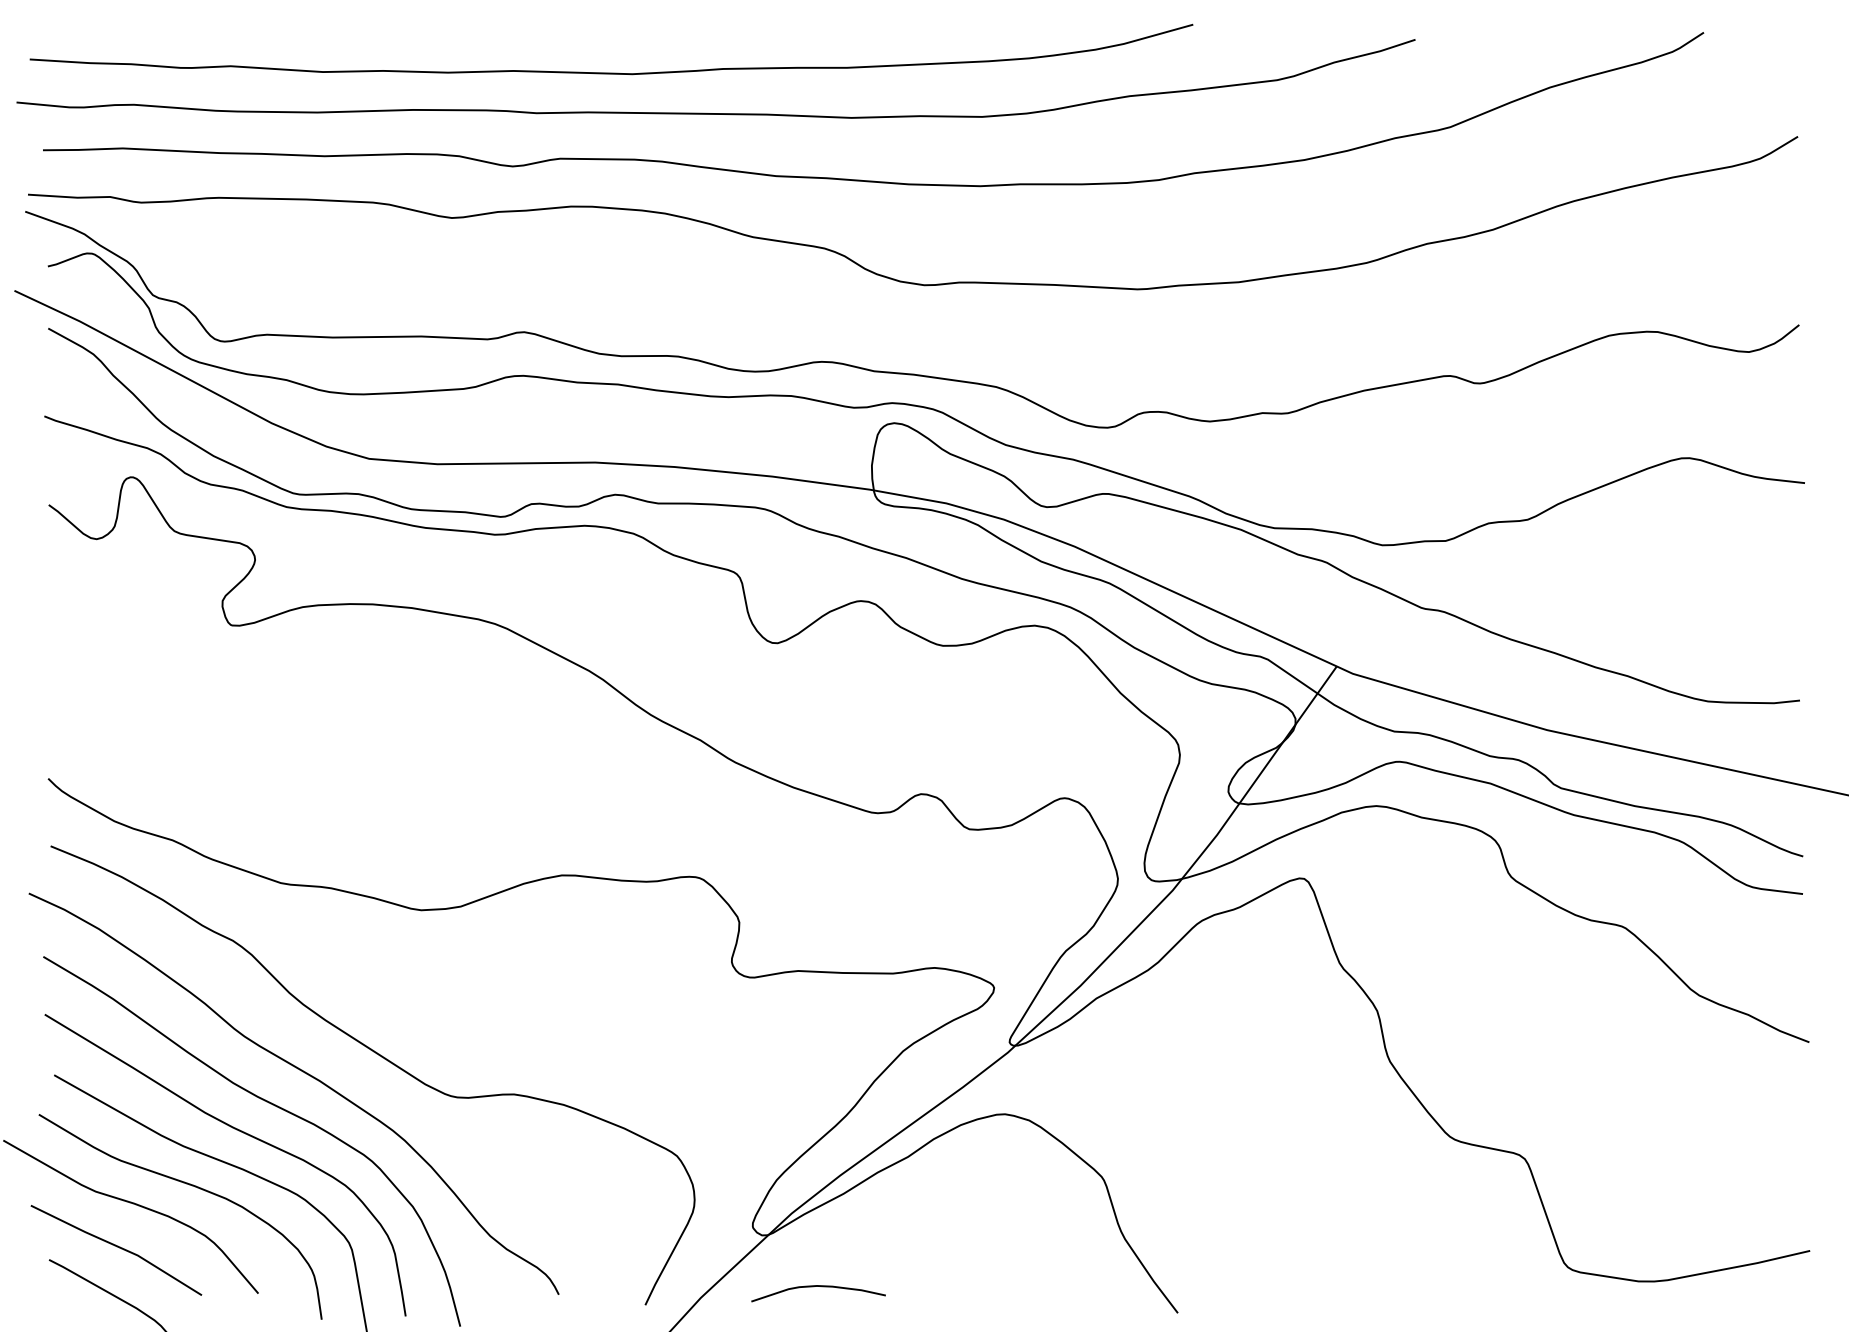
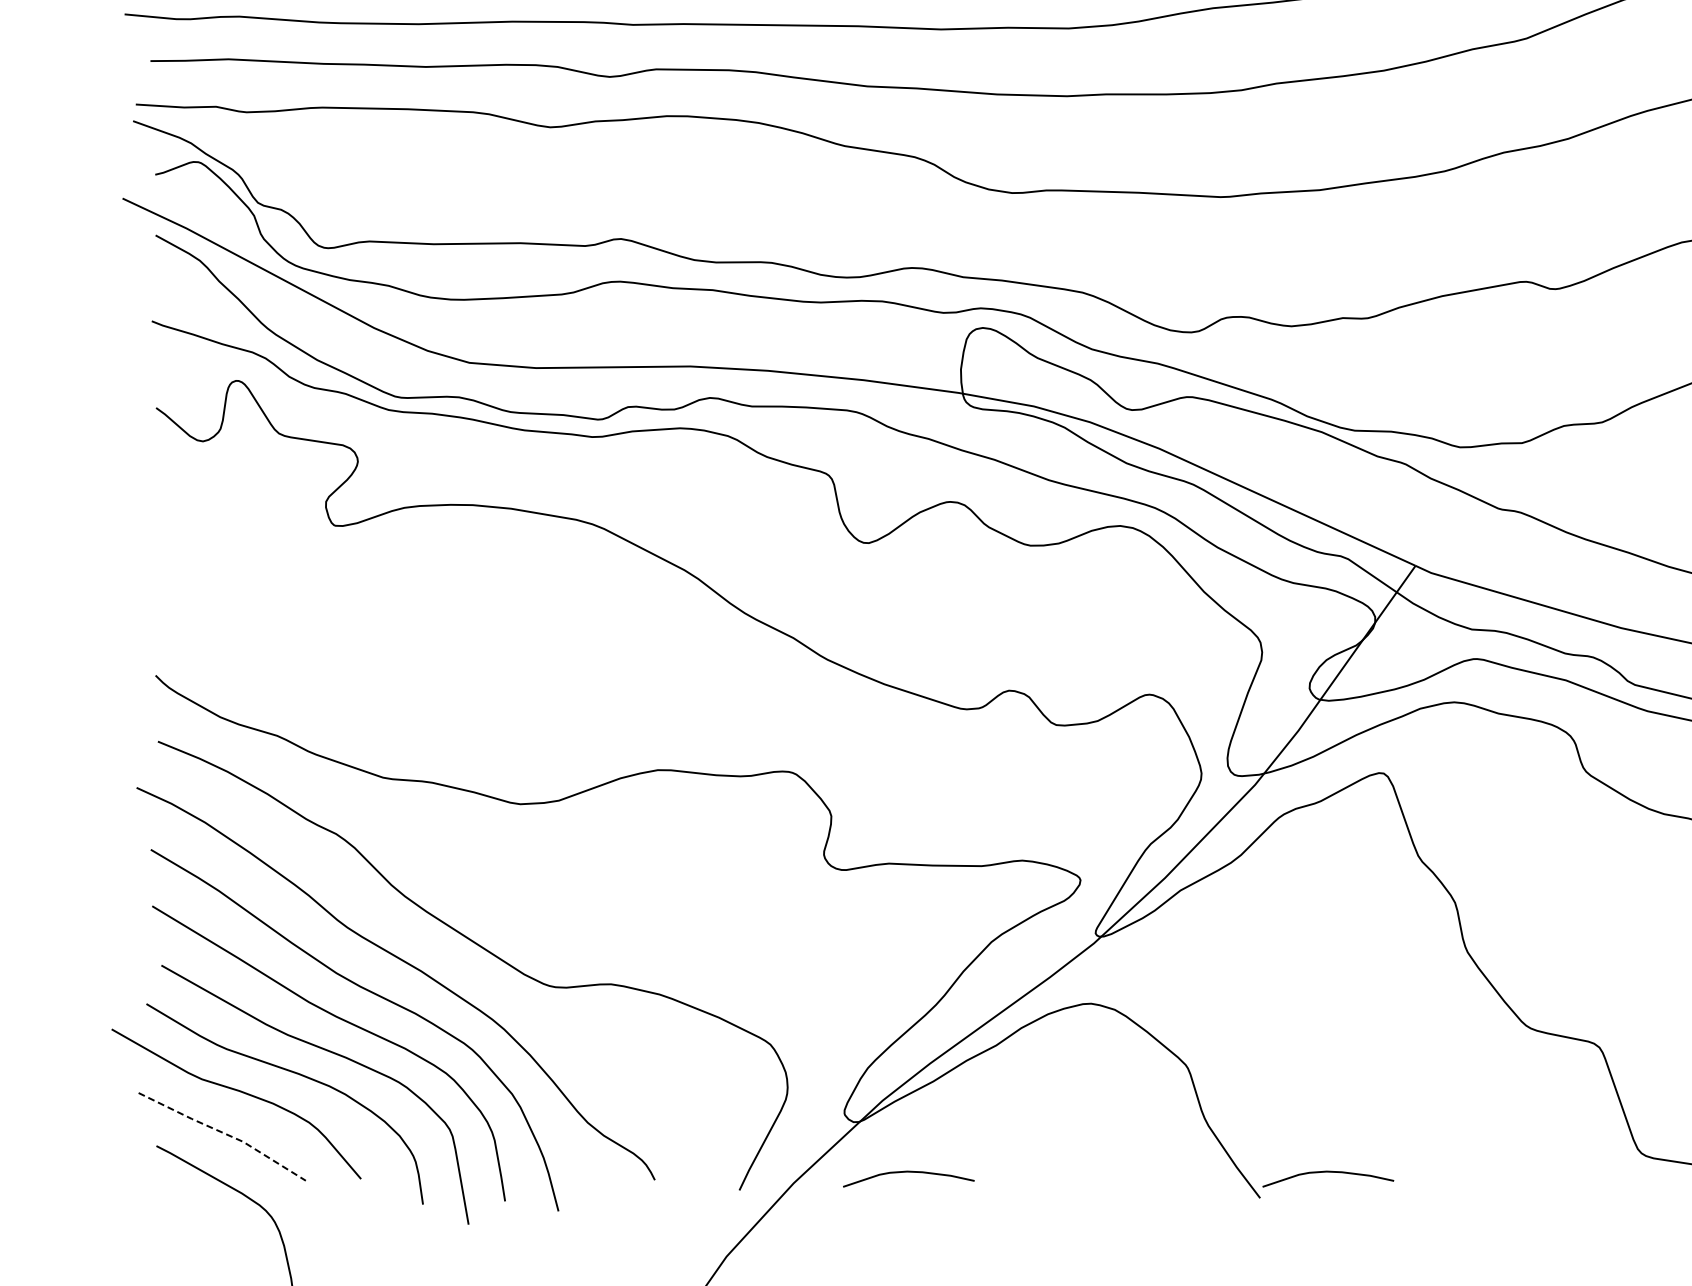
line: (118, 1247) -> (224, 1133), solid -> dashed
curve: (1250, 1287) -> (1331, 1173), added

